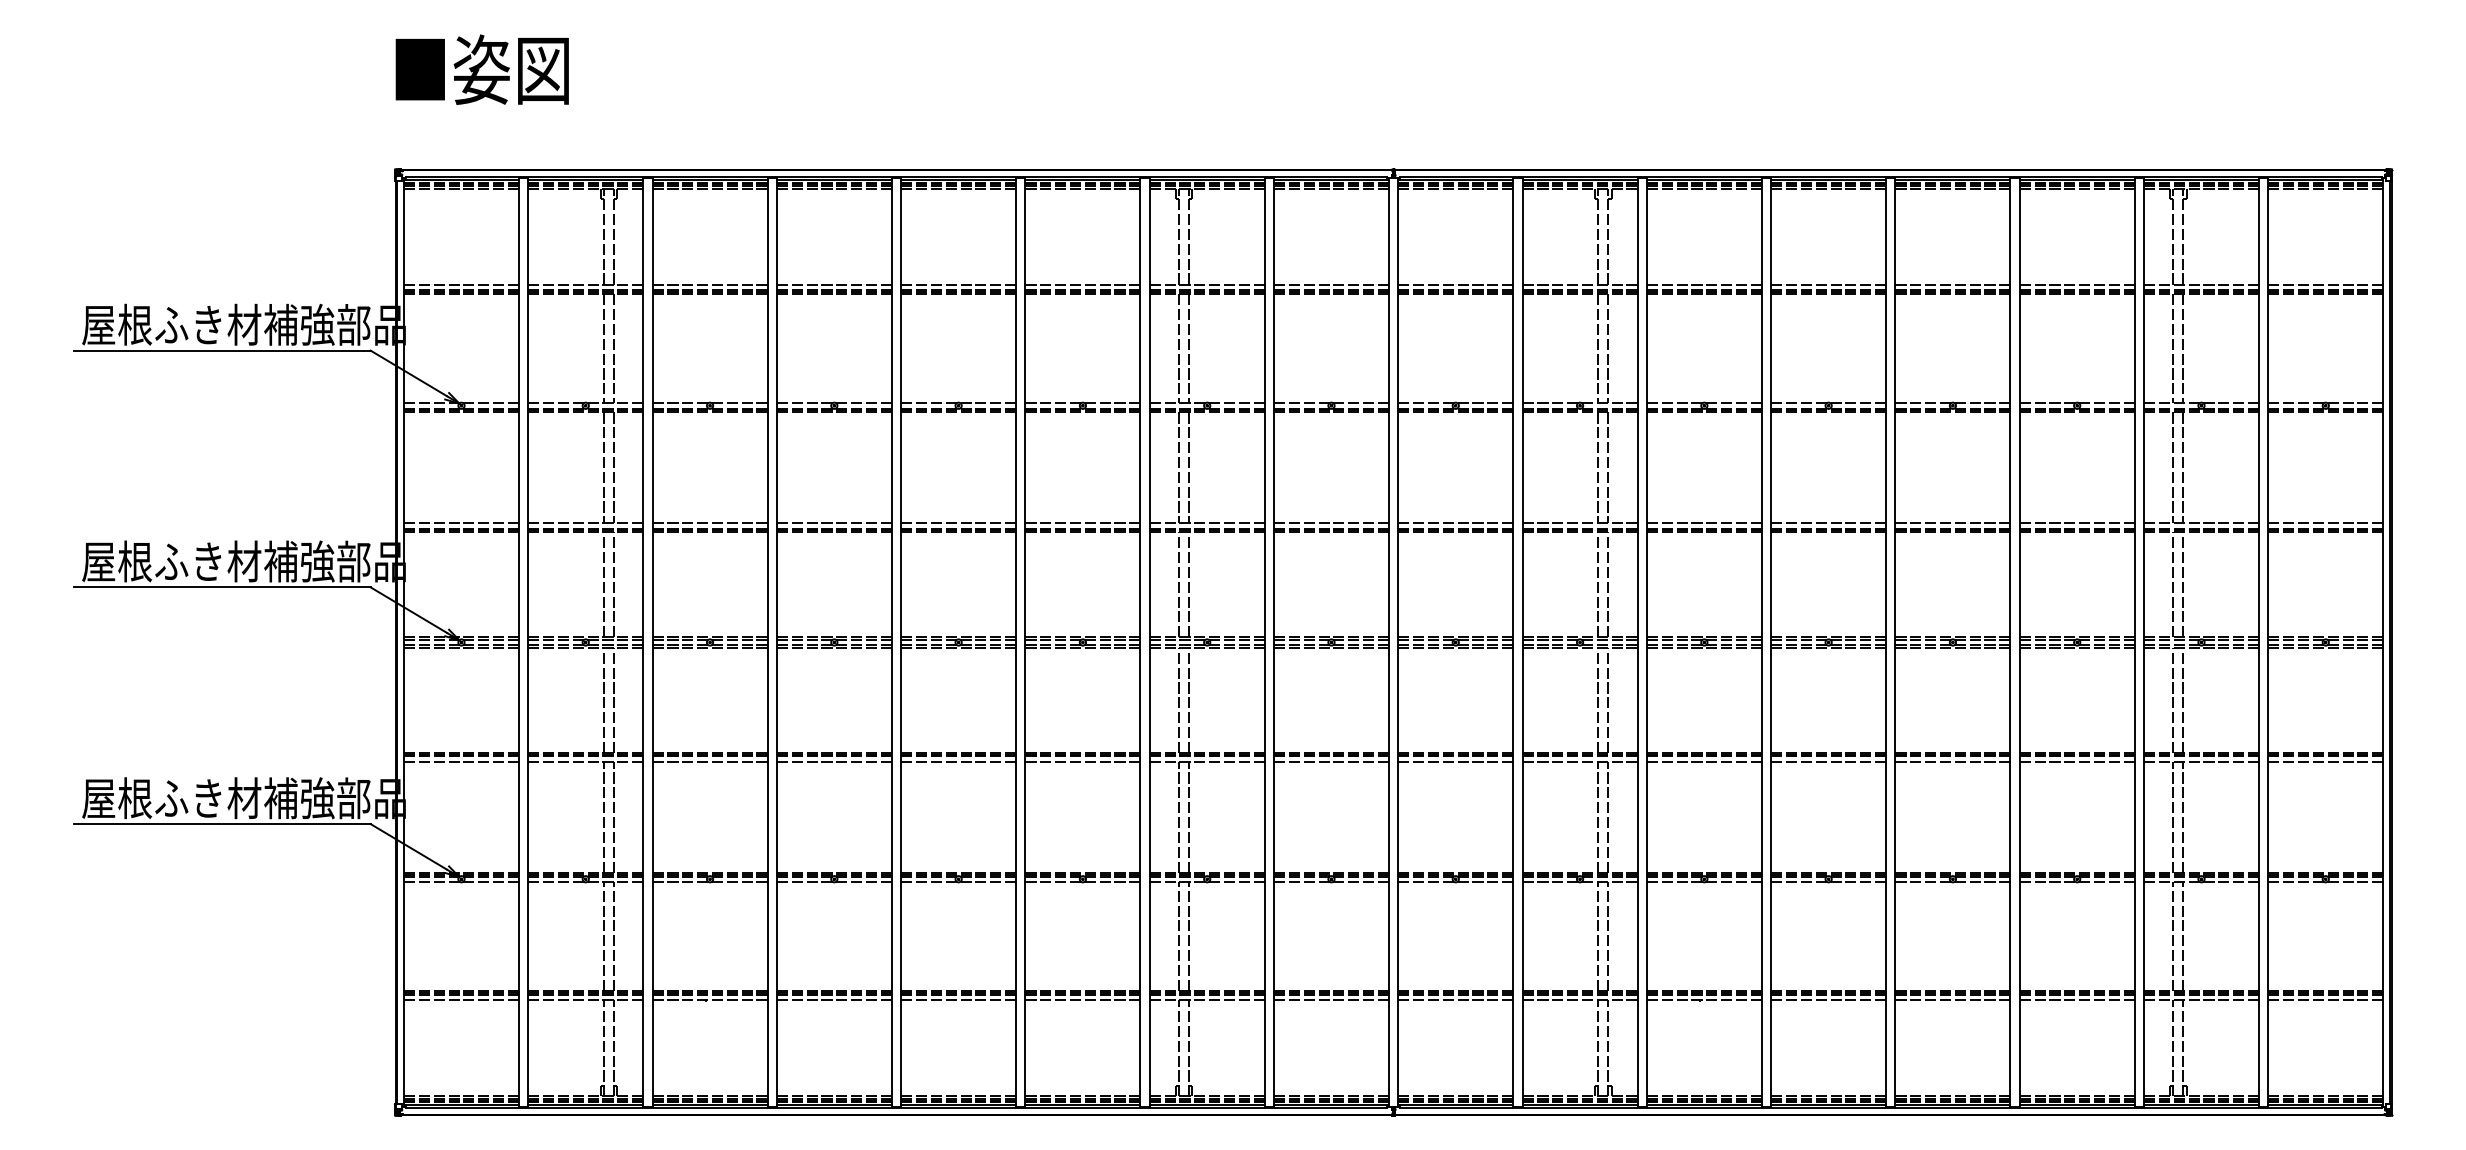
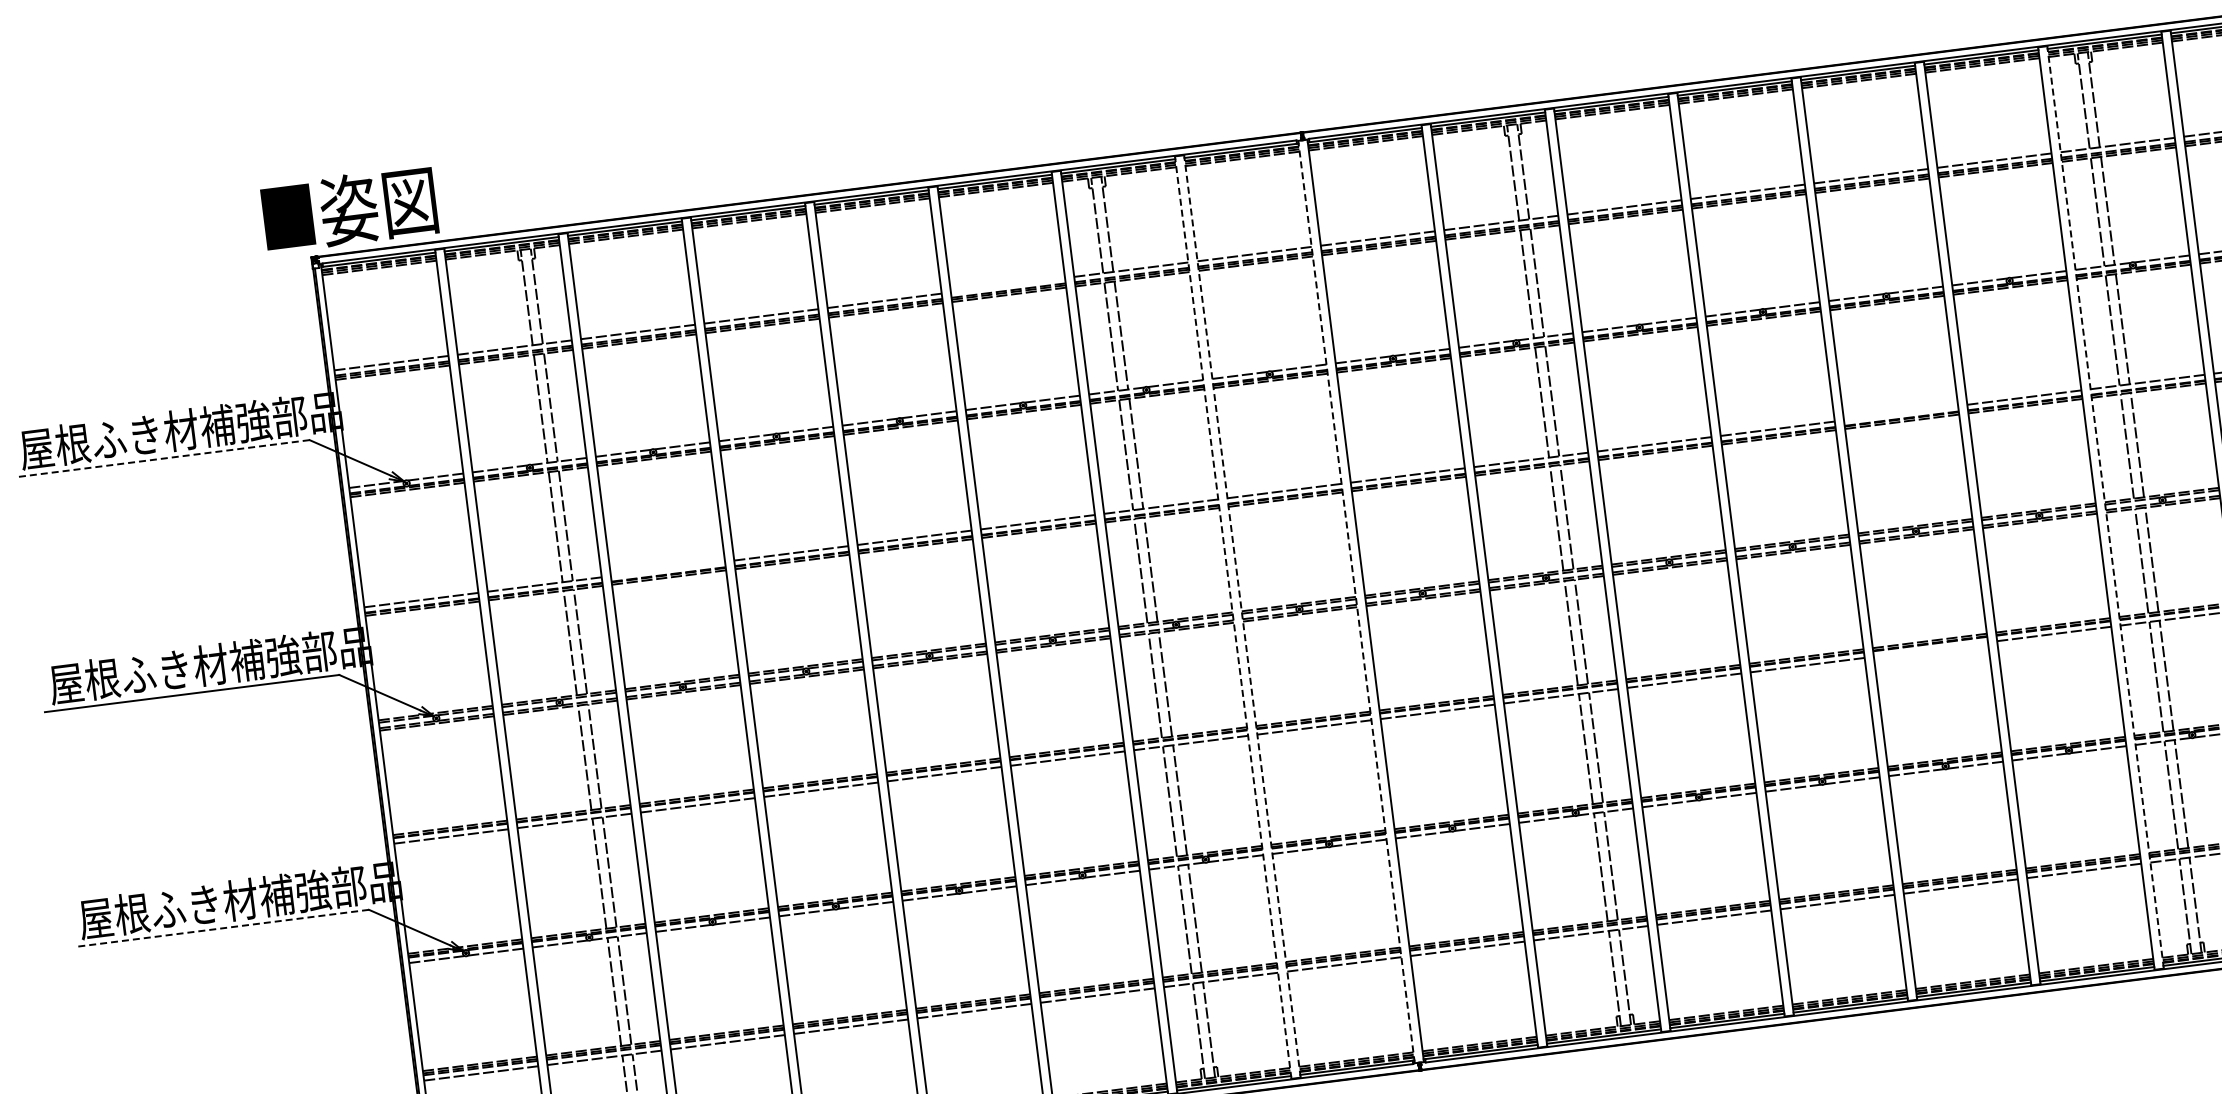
text: (481, 69) -> (348, 209), moved
line: (1082, 284) -> (1007, 285), removed
line: (221, 350) -> (161, 458), solid -> dashed
line: (709, 523) -> (667, 569), removed
line: (1952, 523) -> (1900, 413), removed
line: (1264, 642) -> (1232, 617), solid -> dashed
line: (1273, 642) -> (1241, 616), solid -> dashed
line: (1389, 642) -> (1357, 601), solid -> dashed
line: (2144, 642) -> (2106, 507), solid -> dashed
line: (1952, 761) -> (1930, 649), removed
line: (221, 824) -> (221, 928), solid -> dashed

